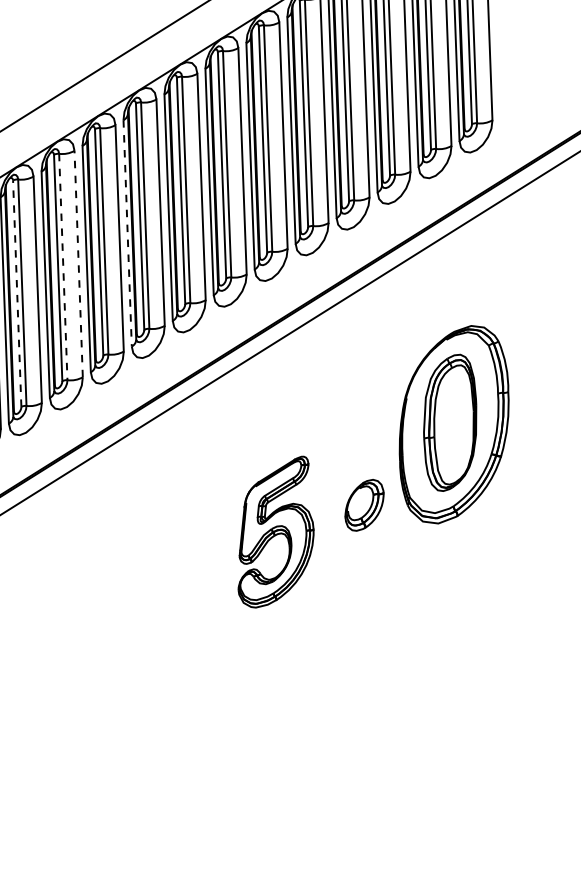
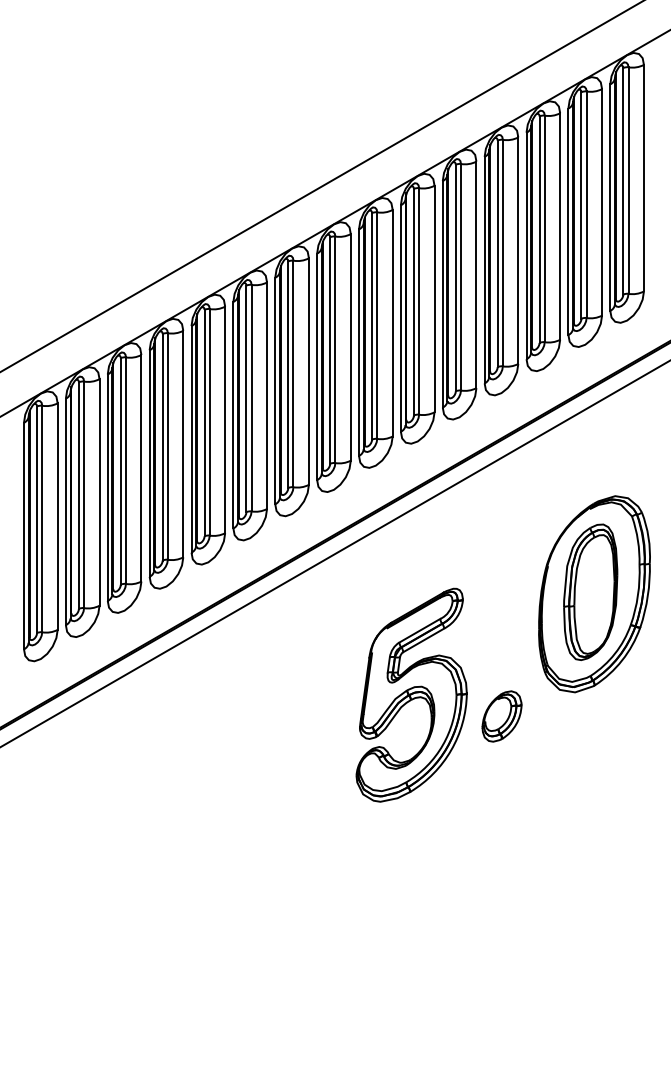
line: (127, 233) -> (275, 391), dashed -> solid
line: (78, 263) -> (225, 419), dashed -> solid
line: (63, 267) -> (209, 422), dashed -> solid
line: (17, 292) -> (162, 446), dashed -> solid
part: (364, 505) -> (501, 716), moved
part: (274, 531) -> (411, 694), size x1.43

